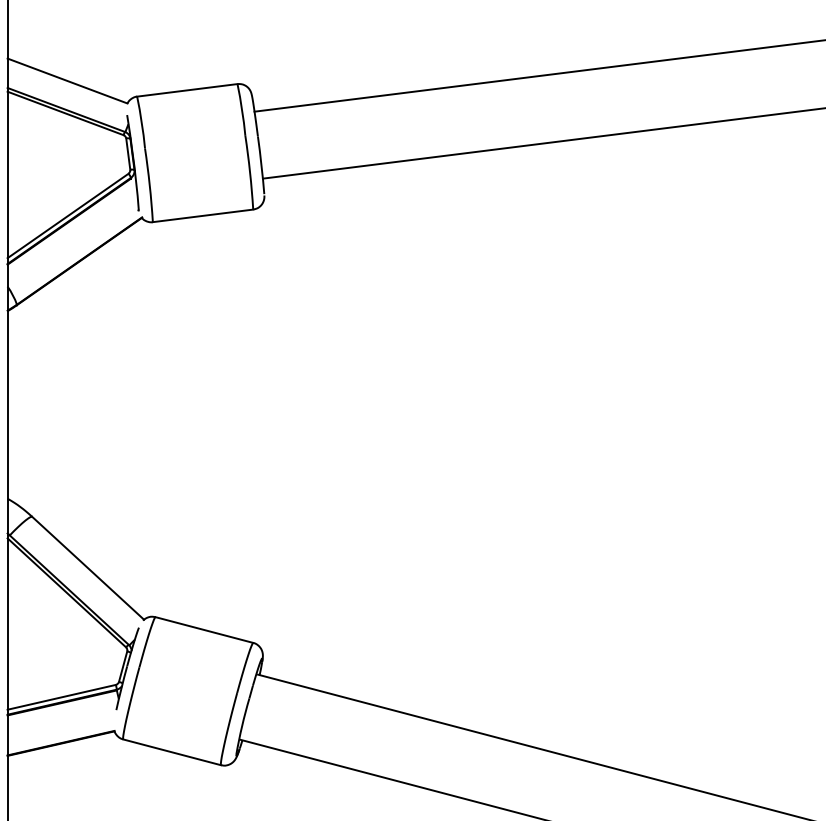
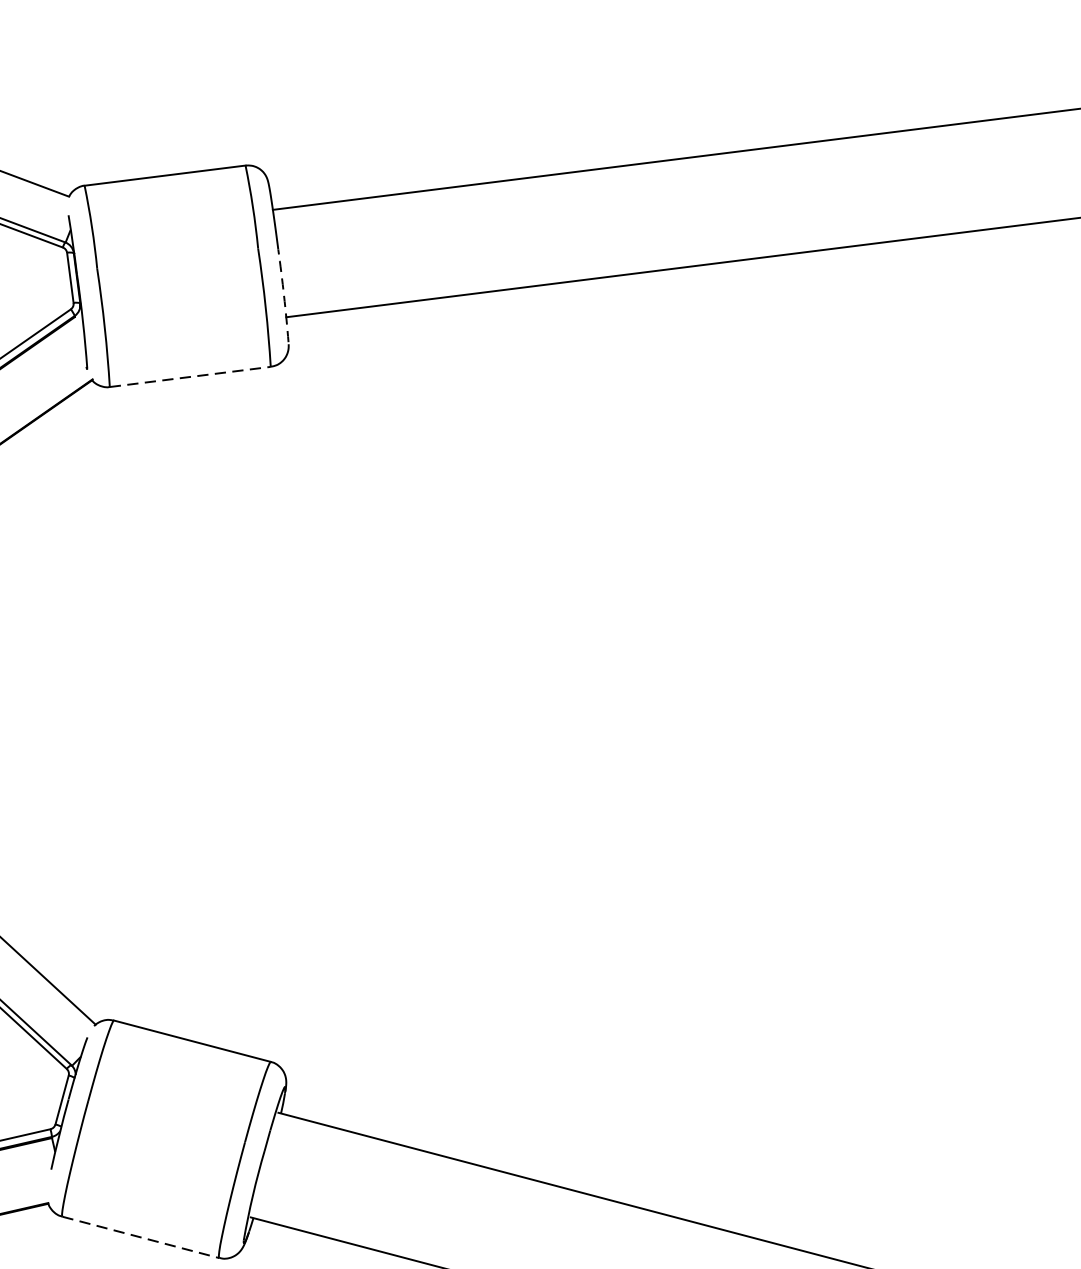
arc: (261, 165) -> (284, 296), solid -> dashed
line: (203, 215) -> (191, 376), solid -> dashed
line: (172, 752) -> (141, 1237), solid -> dashed

